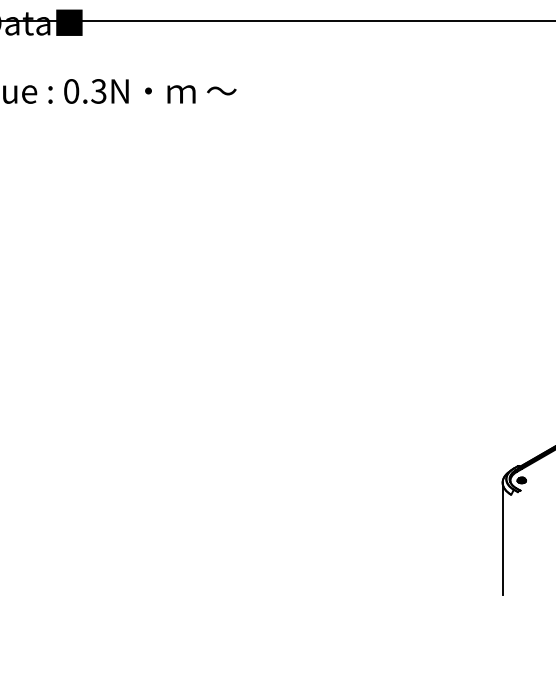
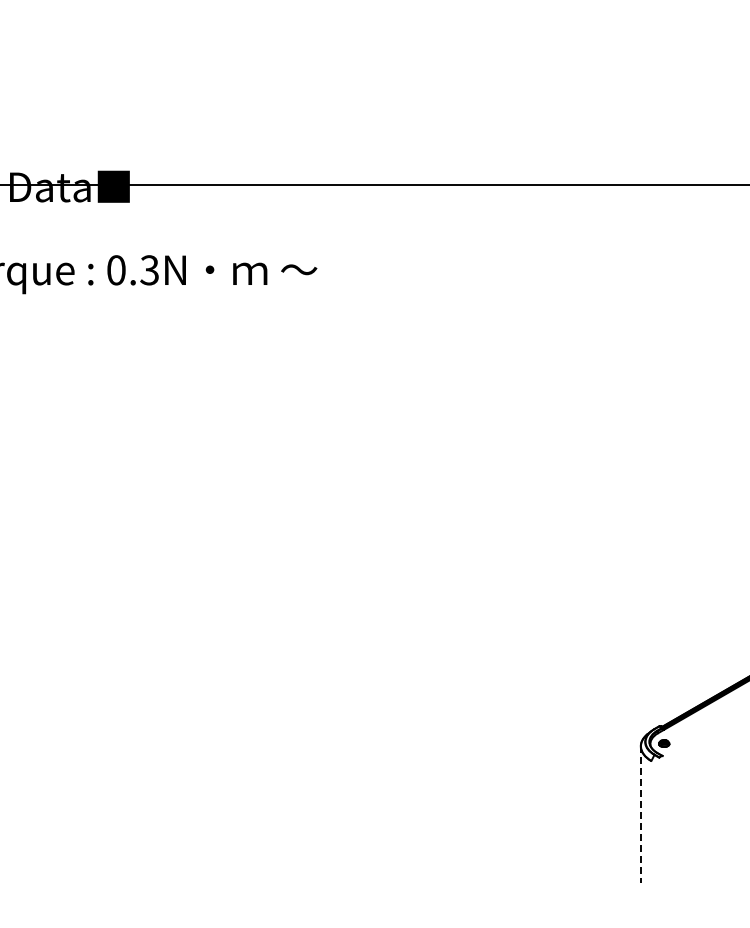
line: (502, 539) -> (640, 815), solid -> dashed

